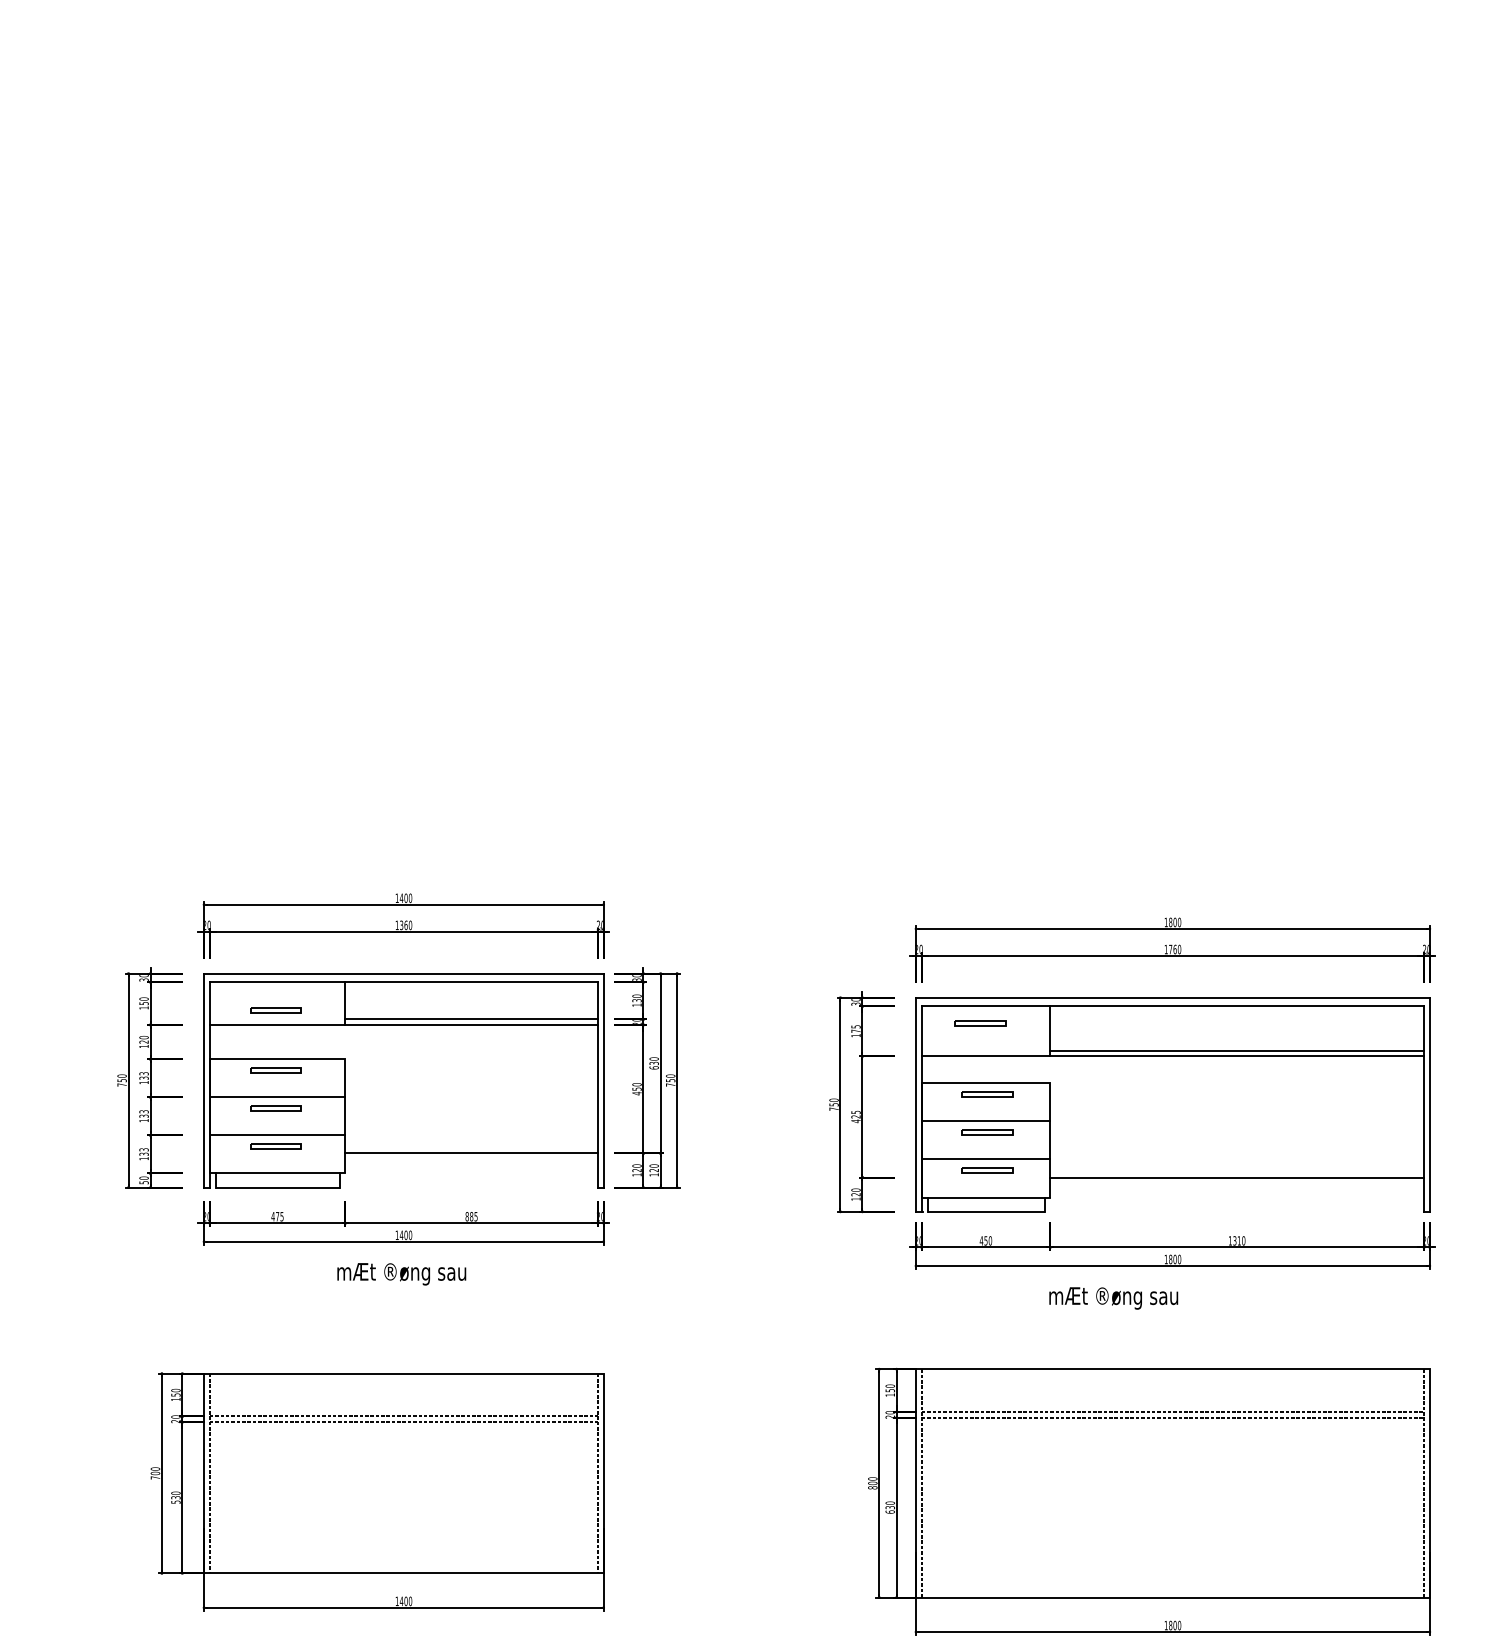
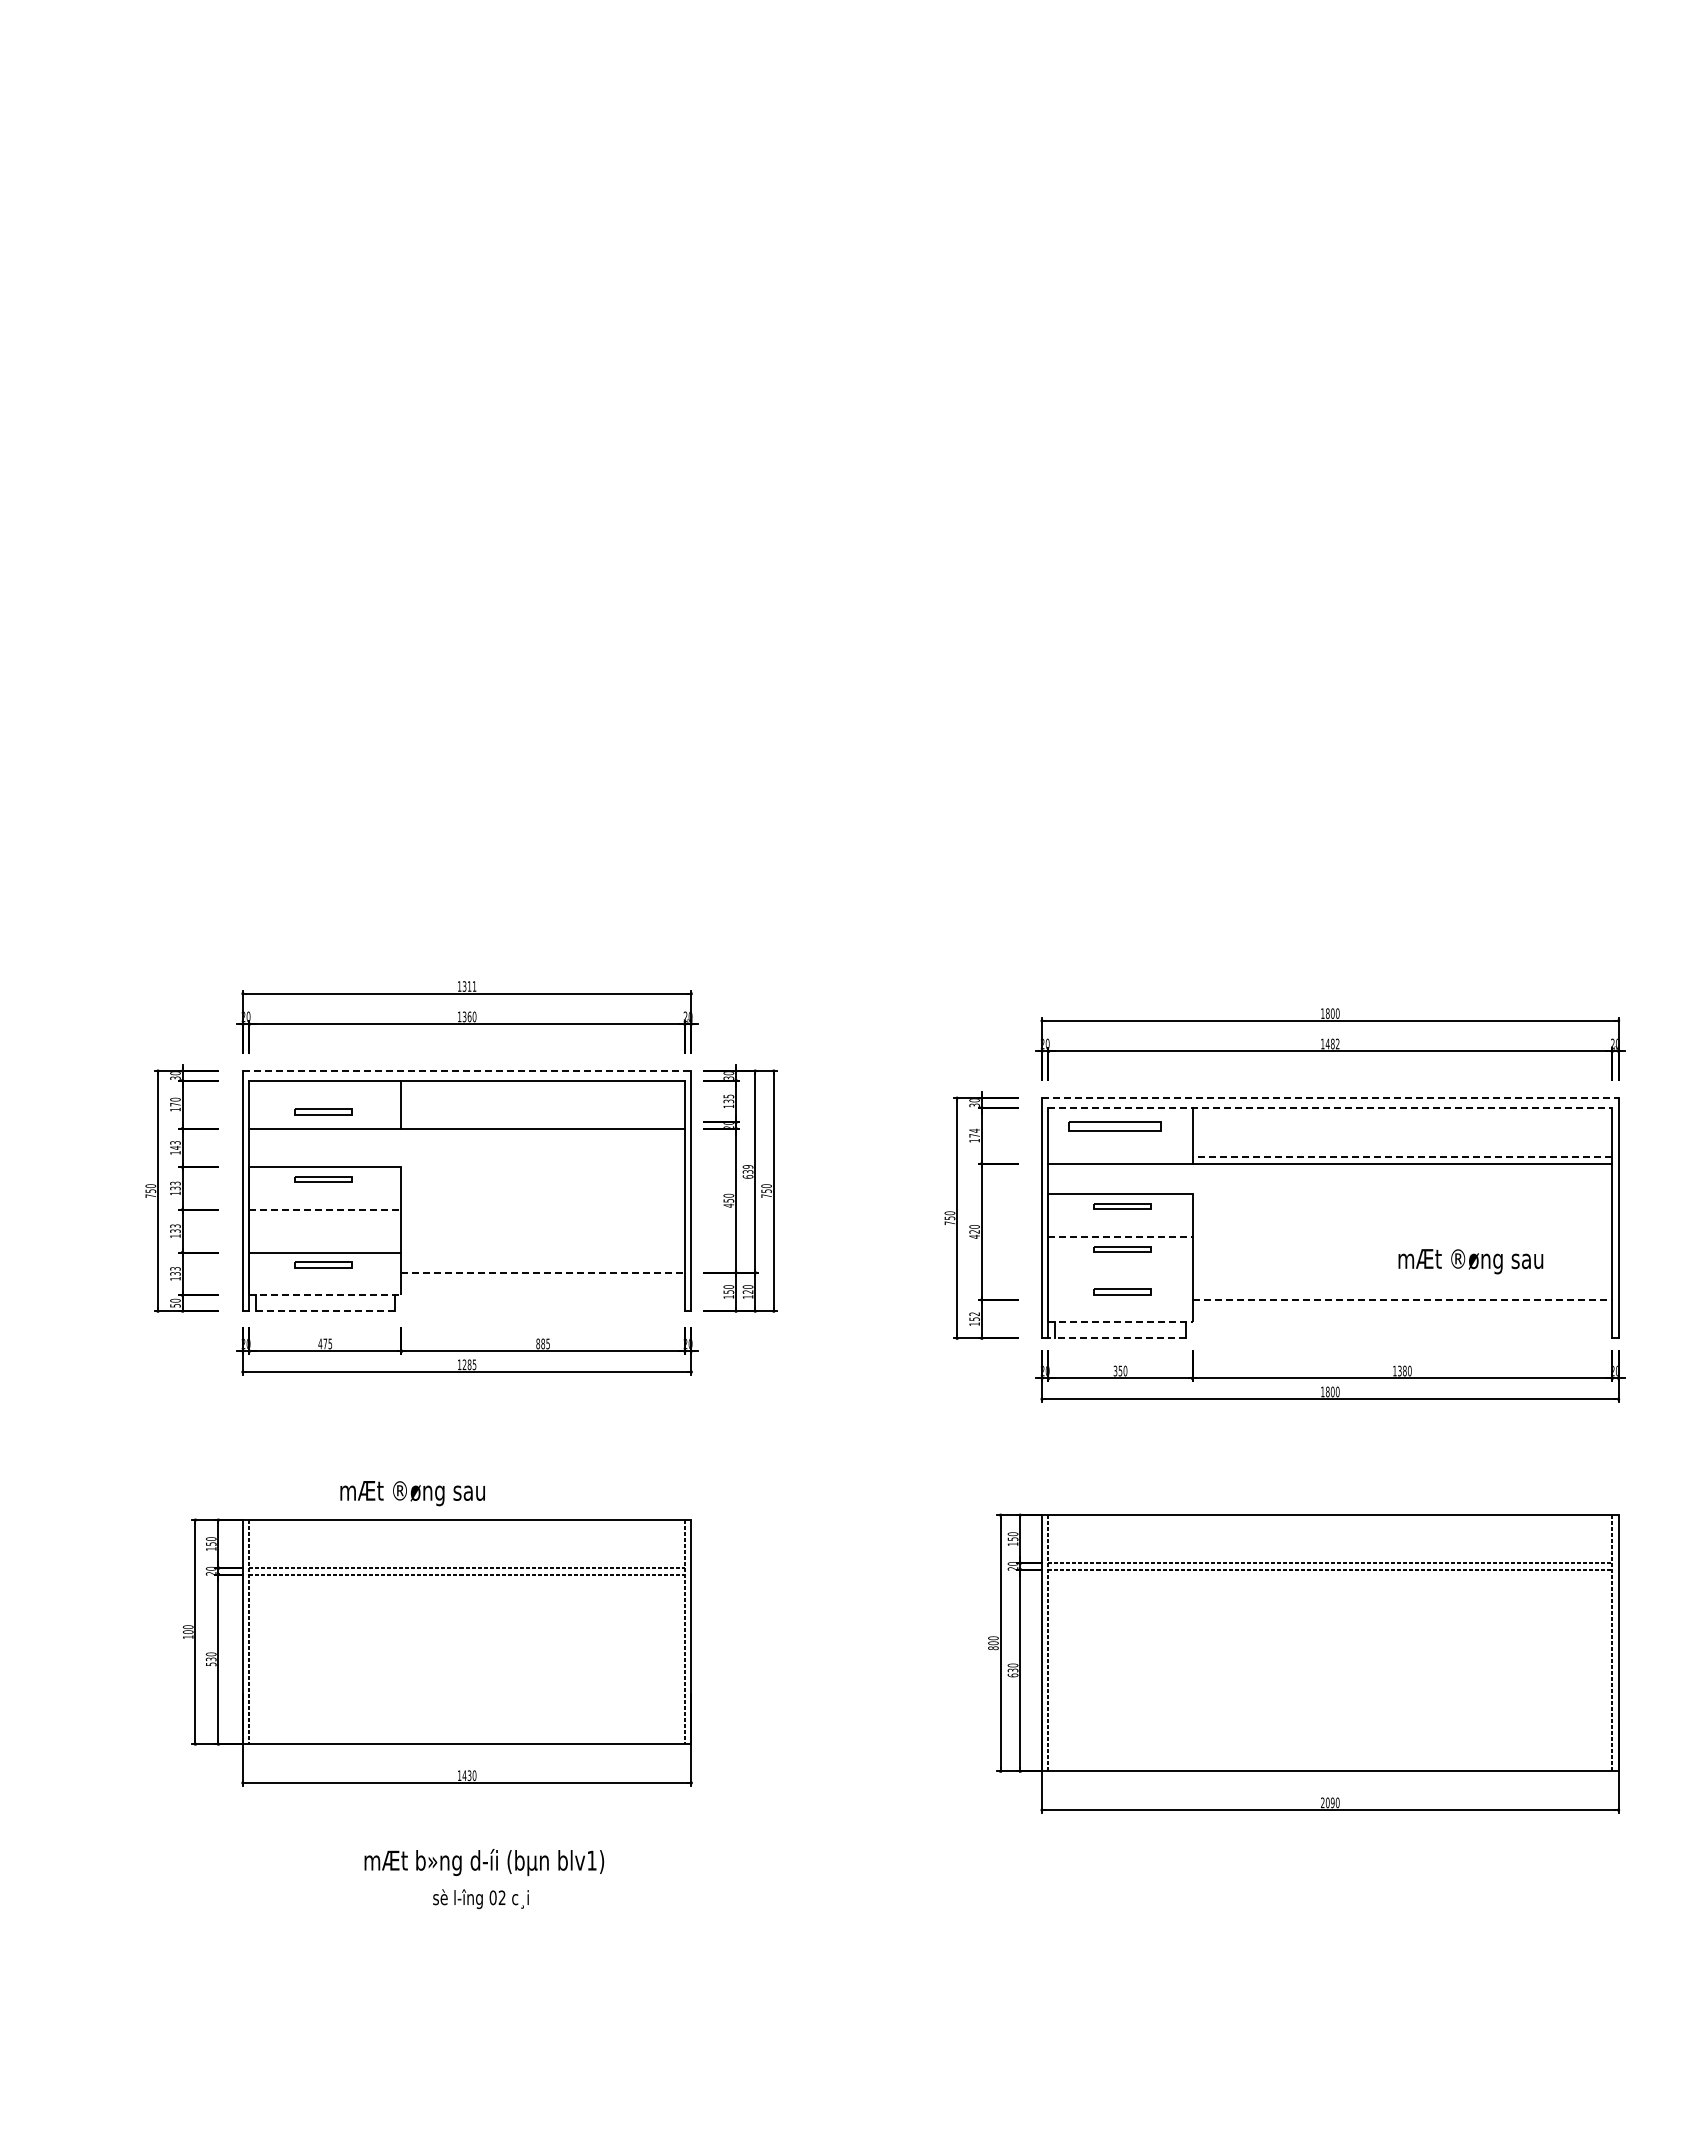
text: (406, 898) -> (469, 986), 1400 -> 1311
text: (1174, 949) -> (1332, 1043), 1760 -> 1482
line: (404, 974) -> (467, 1071), solid -> dashed
text: (636, 996) -> (728, 1096), 130 -> 135
line: (1173, 998) -> (1330, 1098), solid -> dashed
text: (144, 1003) -> (175, 1104), 150 -> 170
line: (1173, 1006) -> (1330, 1107), solid -> dashed
line: (471, 1019) -> (542, 1122), removed
part: (980, 1023) -> (1114, 1126), size x1.6
text: (855, 1026) -> (974, 1130), 175 -> 174
text: (144, 1039) -> (175, 1145), 120 -> 143
line: (1237, 1050) -> (1402, 1157), solid -> dashed
text: (654, 1058) -> (748, 1166), 630 -> 639
line: (277, 1096) -> (325, 1209), solid -> dashed
part: (275, 1107) -> (323, 1221), removed
text: (855, 1112) -> (974, 1226), 425 -> 420
line: (986, 1121) -> (1121, 1236), solid -> dashed
line: (471, 1153) -> (543, 1272), solid -> dashed
line: (985, 1159) -> (1120, 1279), removed
text: (636, 1170) -> (728, 1291), 120 -> 150
line: (277, 1173) -> (325, 1295), solid -> dashed
line: (1237, 1177) -> (1402, 1299), solid -> dashed
line: (277, 1187) -> (325, 1311), solid -> dashed
text: (855, 1192) -> (974, 1316), 120 -> 152
line: (986, 1197) -> (1121, 1322), solid -> dashed
line: (985, 1211) -> (1120, 1338), solid -> dashed
text: (406, 1235) -> (469, 1364), 1400 -> 1285
text: (981, 1240) -> (1115, 1370), 450 -> 350
text: (1239, 1240) -> (1404, 1370), 1310 -> 1380
text: (401, 1274) -> (412, 1493), moved
text: (1113, 1298) -> (1470, 1261), moved
text: (155, 1477) -> (188, 1636), 700 -> 100
text: (406, 1601) -> (469, 1775), 1400 -> 1430
text: (1170, 1625) -> (1327, 1802), 1800 -> 2090

